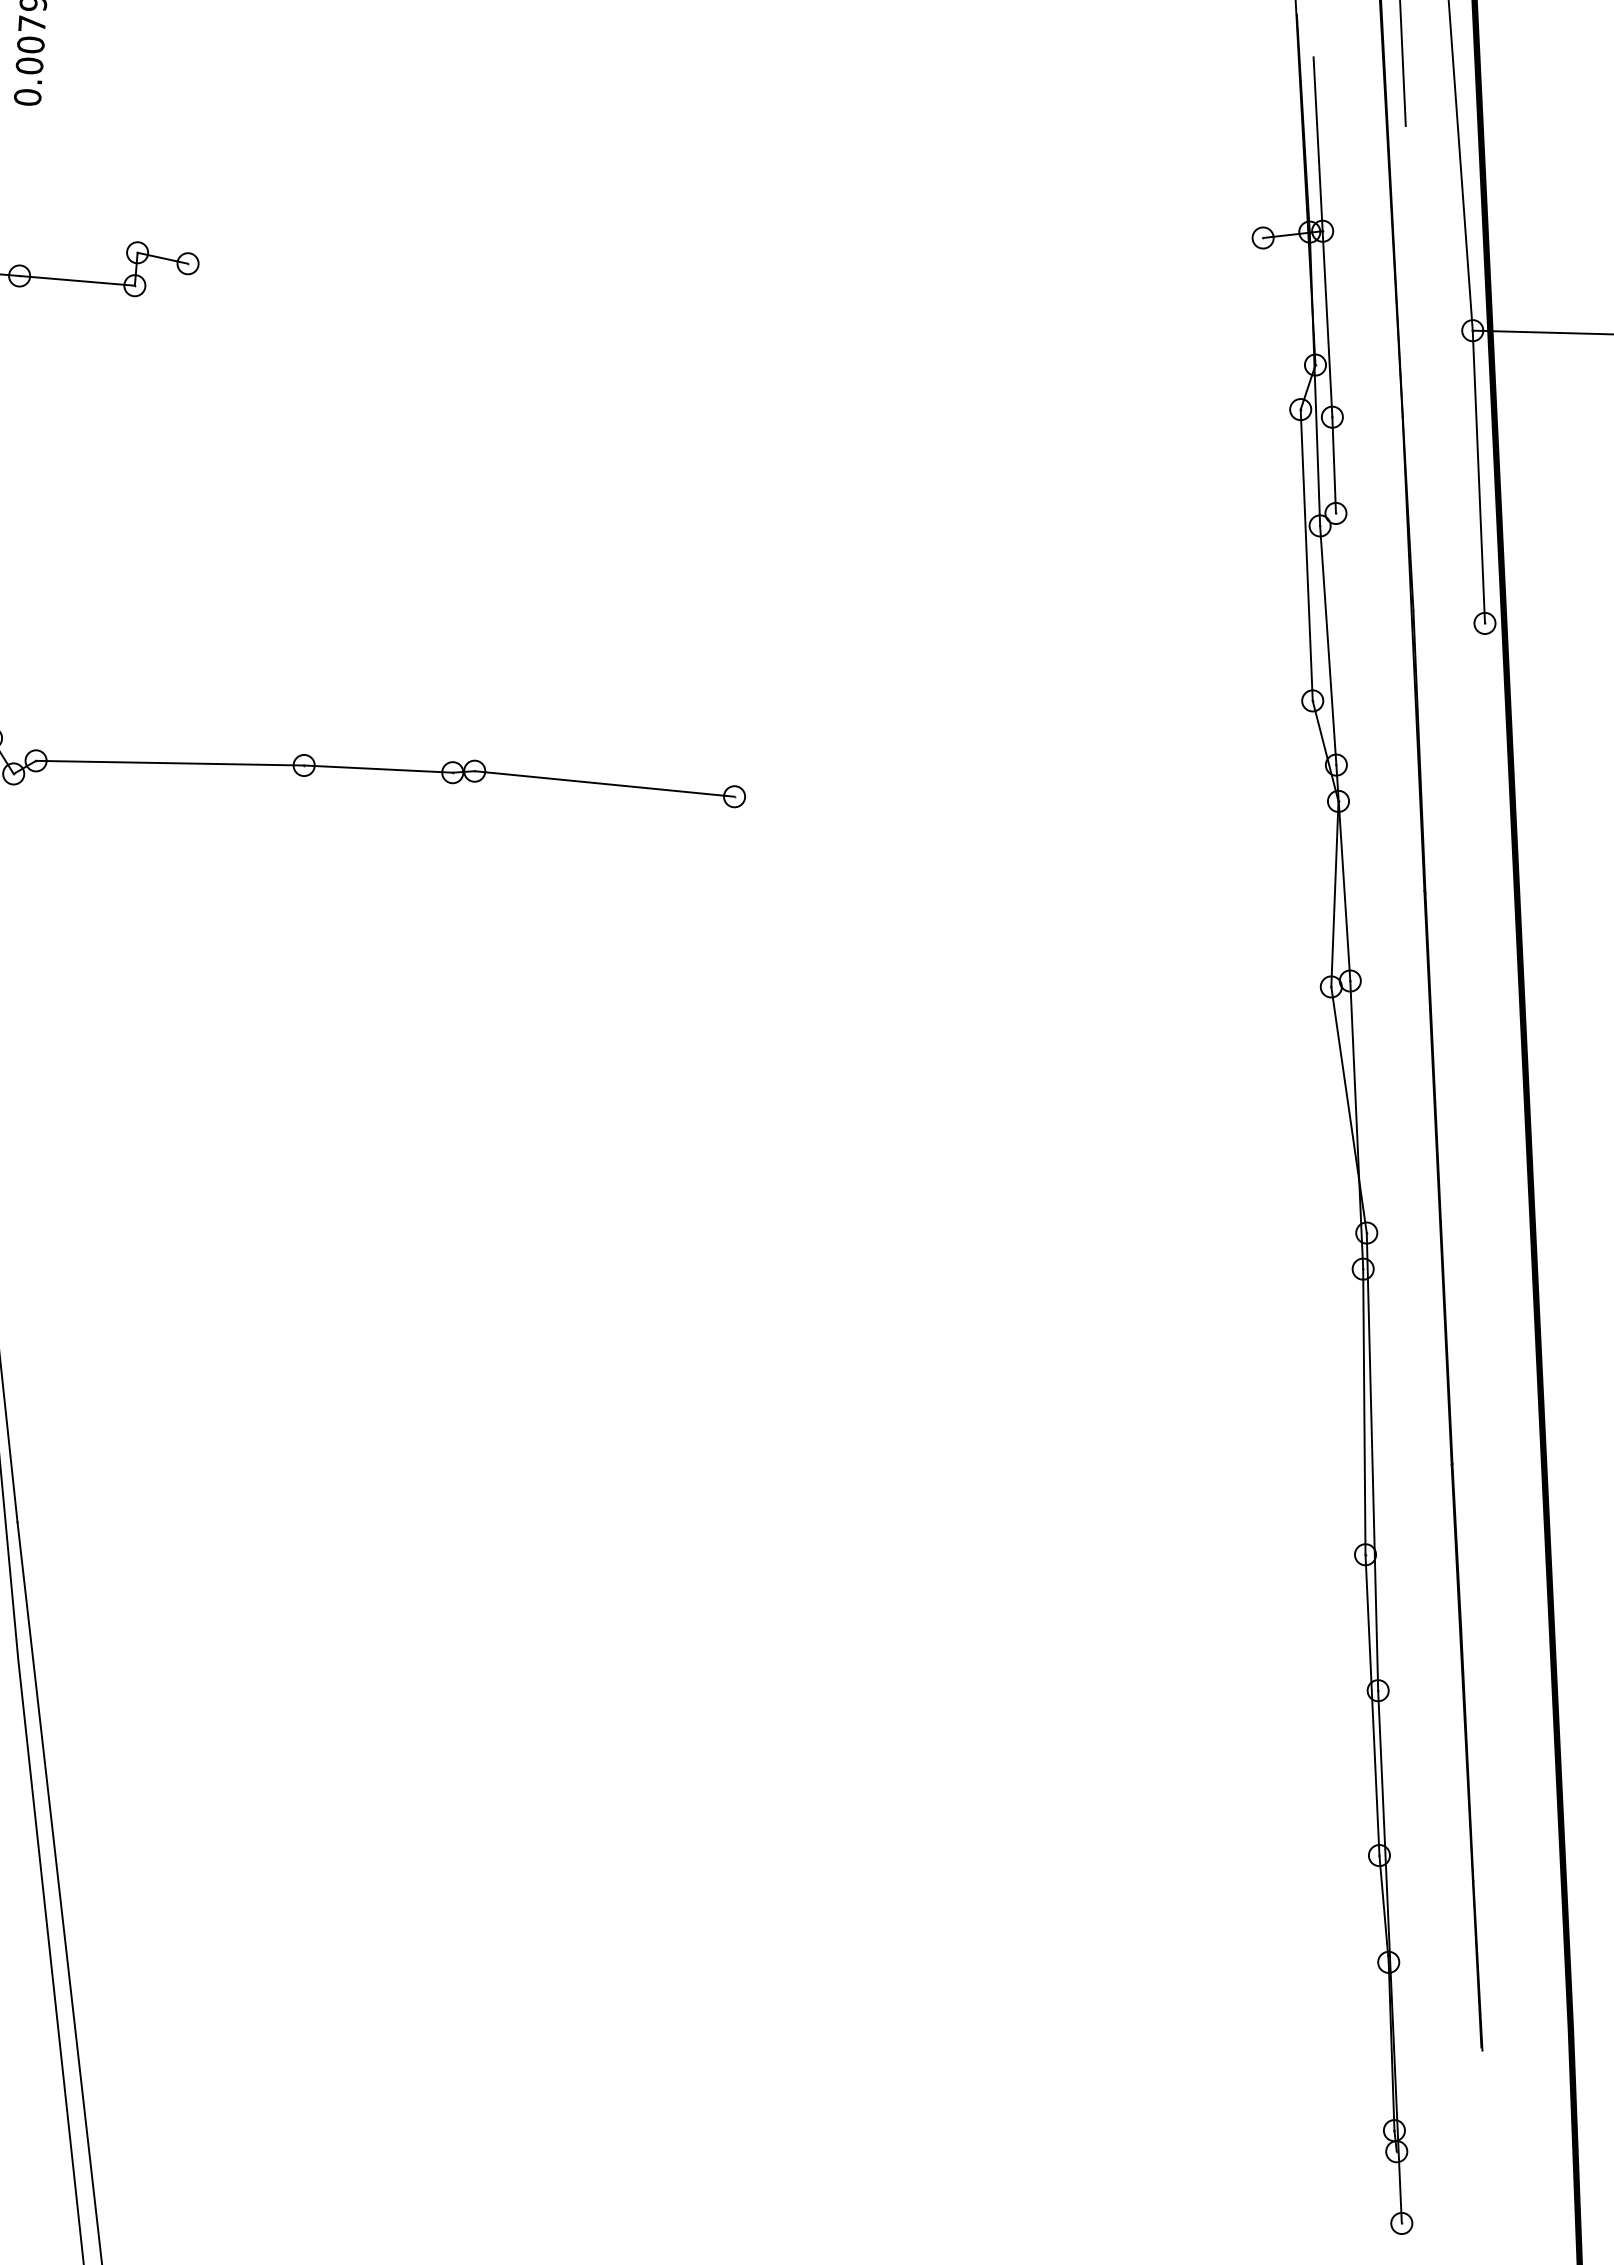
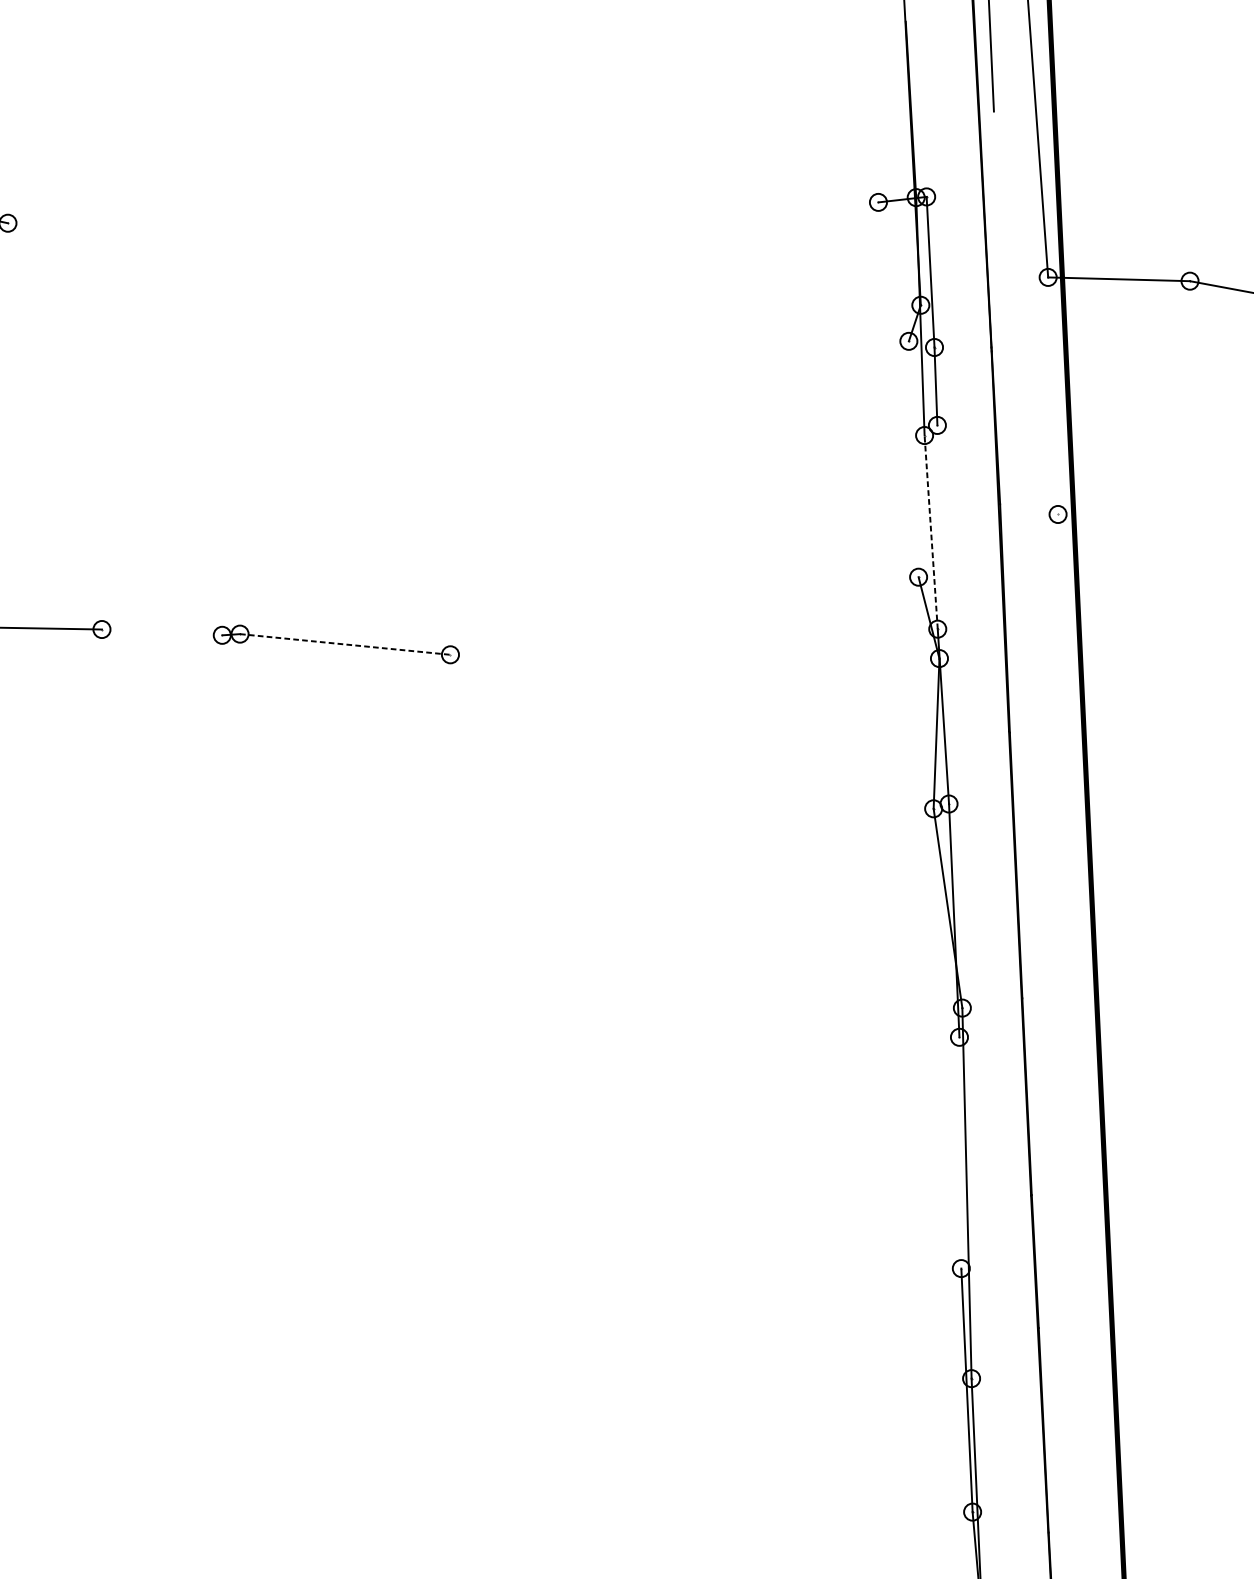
line: (1317, 144) -> (922, 126), removed
line: (1478, 476) -> (1052, 395), removed
line: (1306, 554) -> (913, 458), removed
line: (1328, 645) -> (931, 532), solid -> dashed
line: (378, 768) -> (162, 631), removed
line: (604, 783) -> (345, 644), solid -> dashed
line: (1364, 1411) -> (960, 1152), removed

